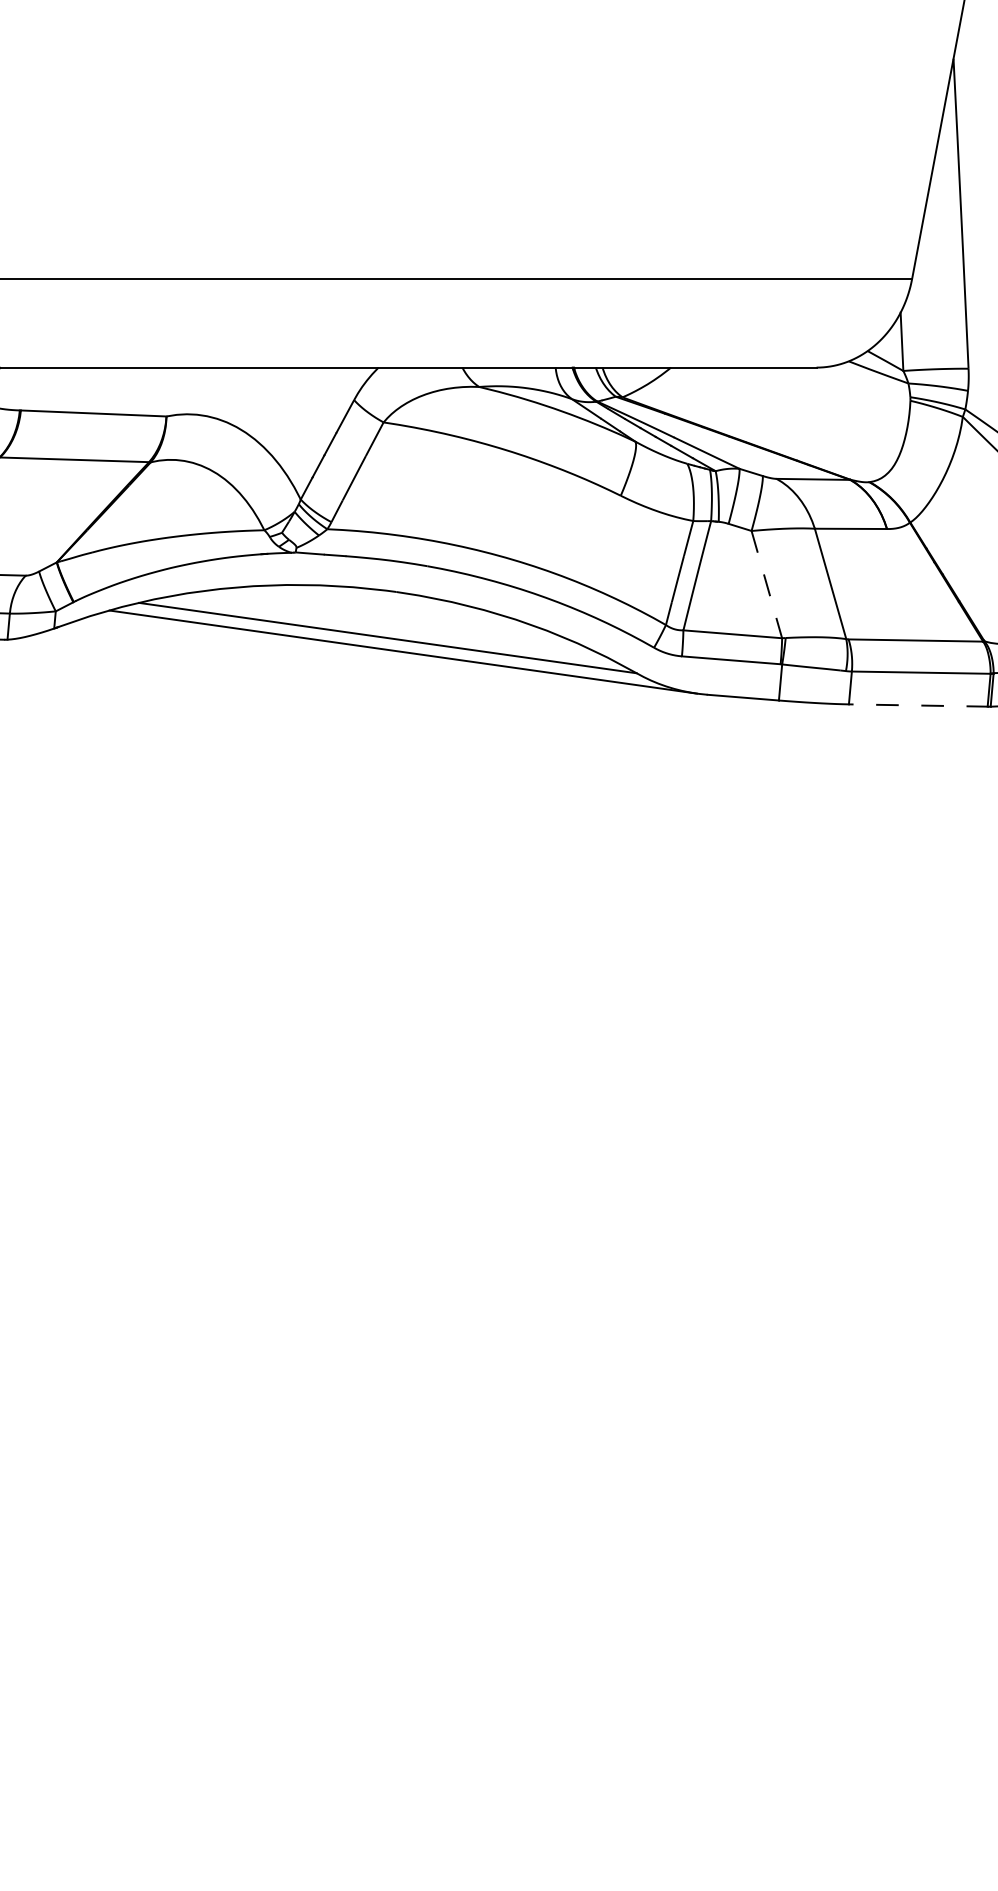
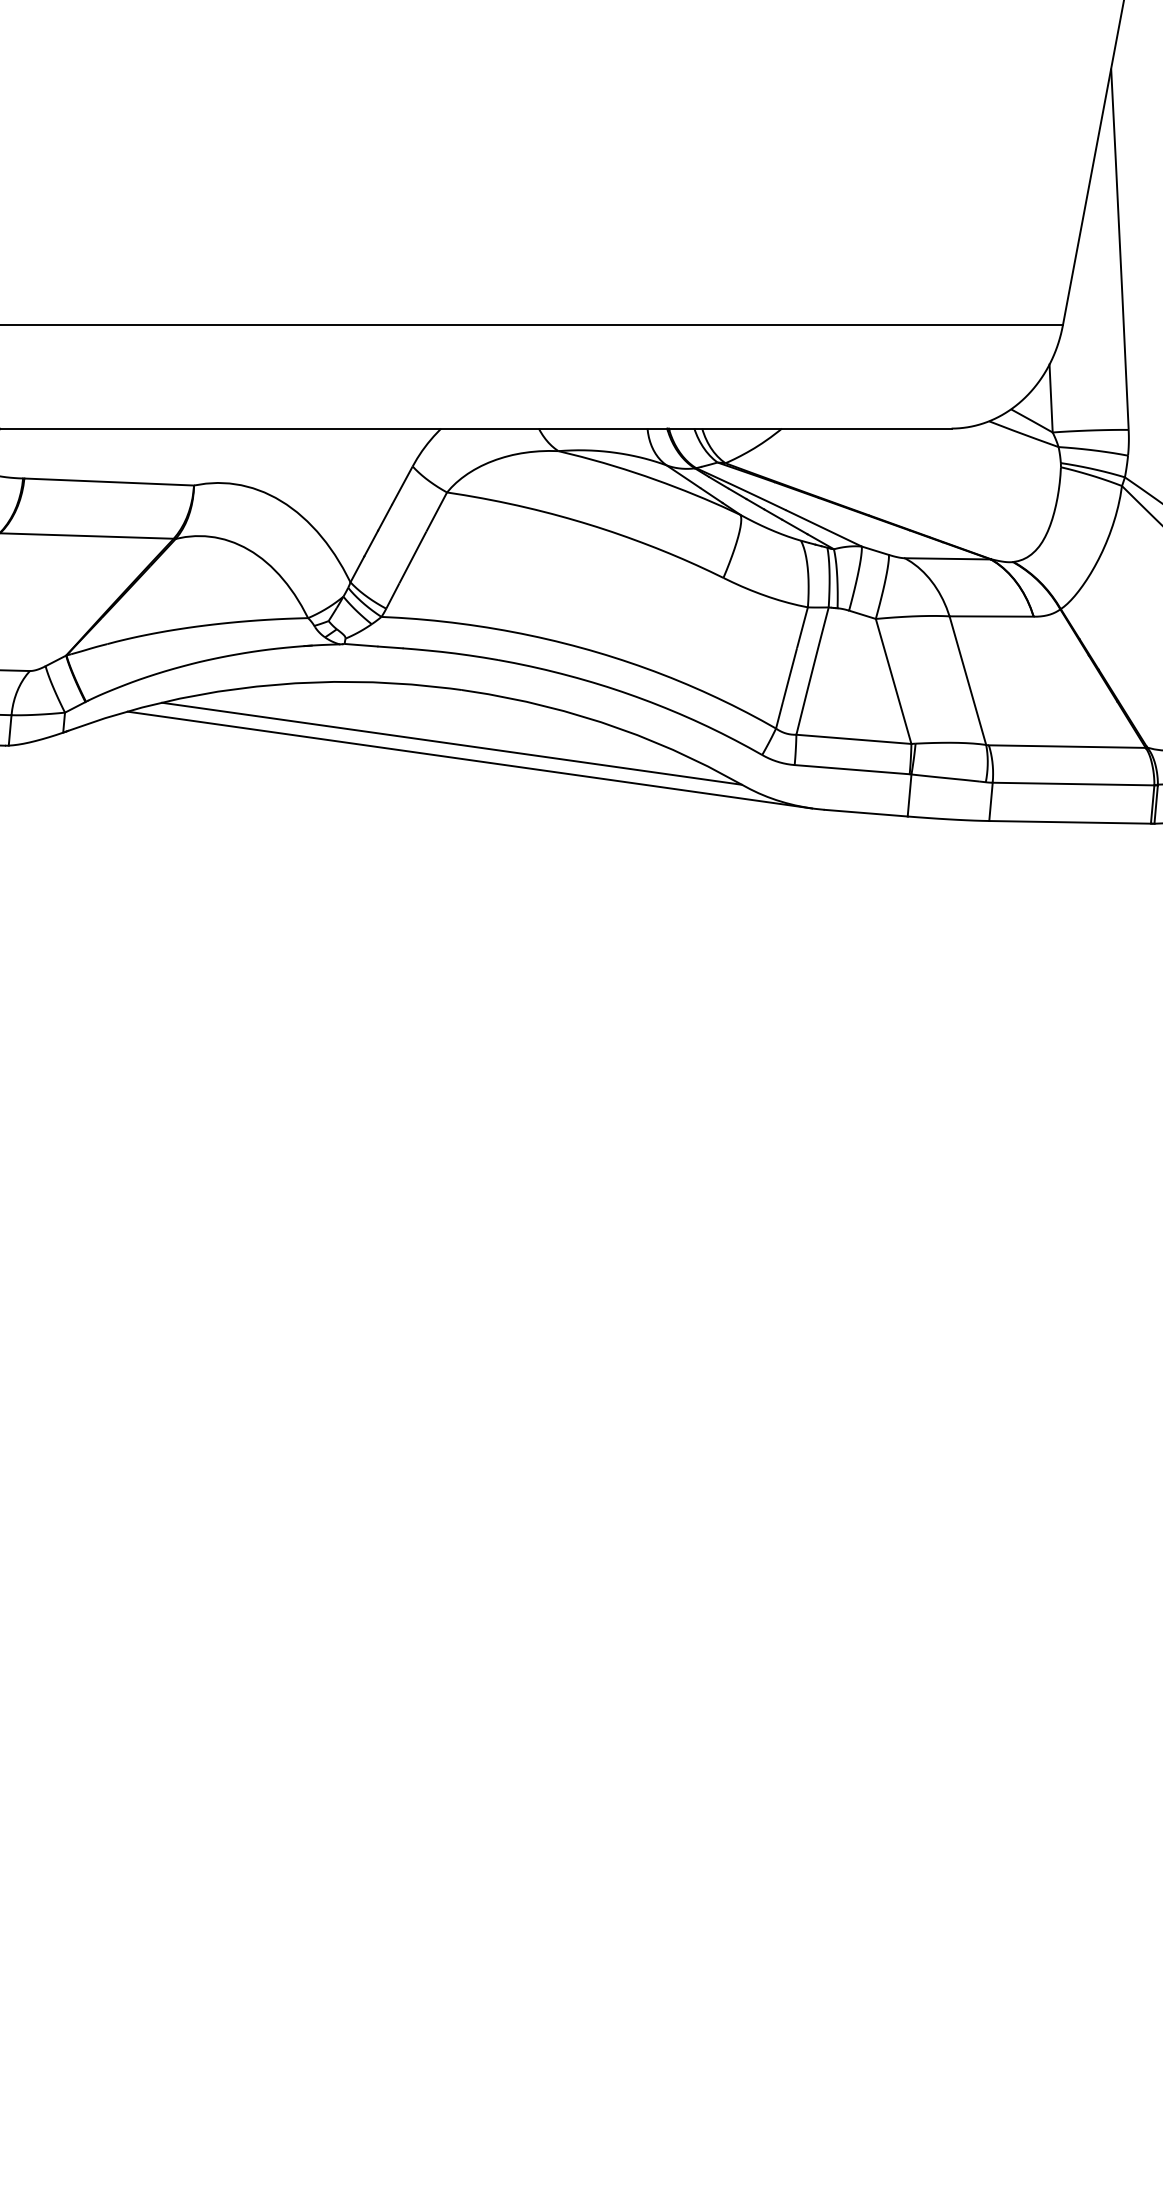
line: (766, 584) -> (893, 681), dashed -> solid
line: (918, 705) -> (1070, 822), dashed -> solid

